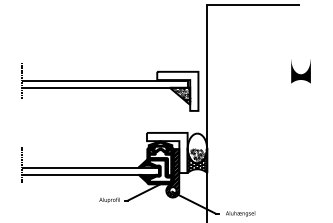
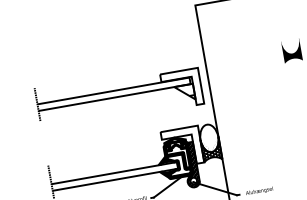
hatch: (180, 94) -> (185, 91), removed
hatch: (198, 156) -> (211, 145), removed

